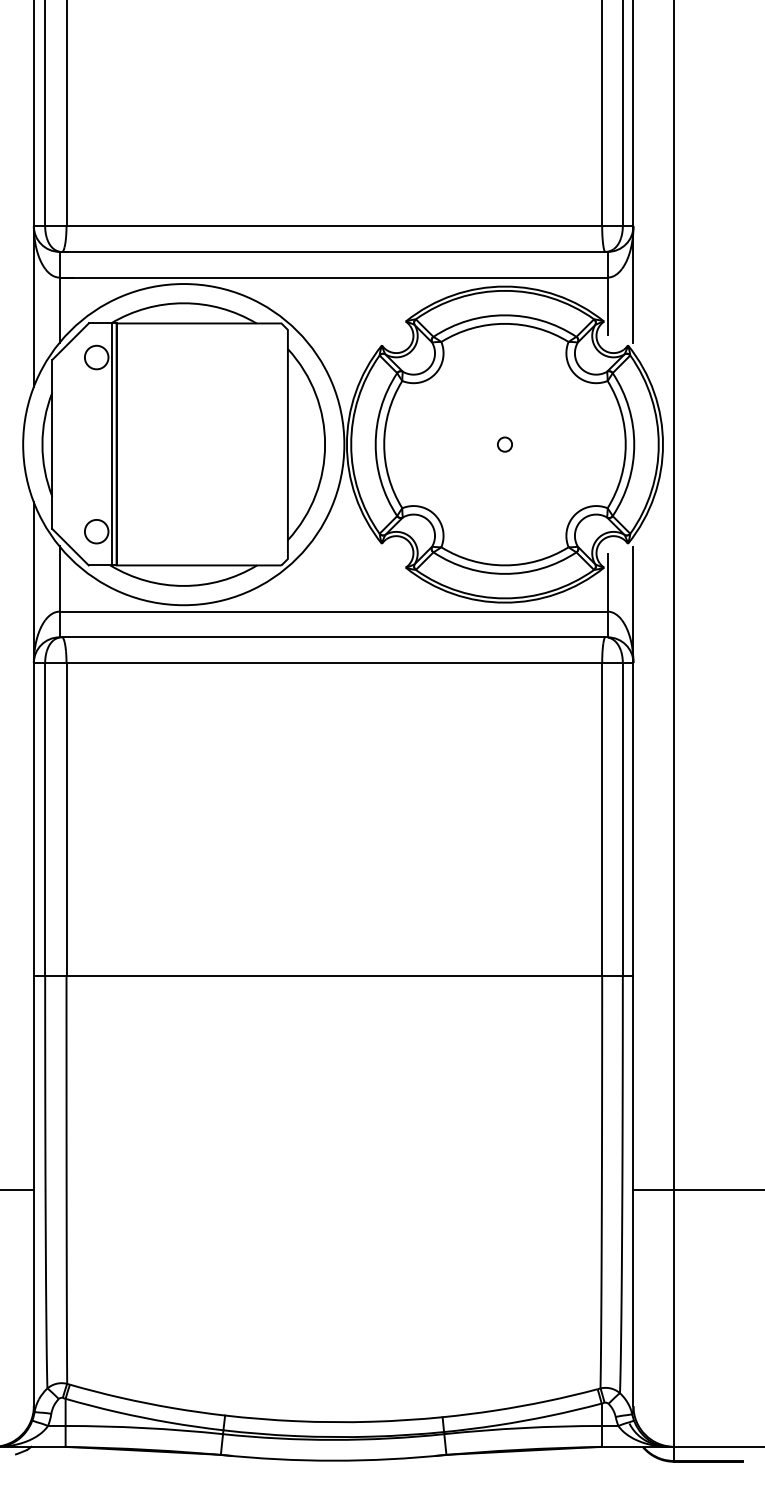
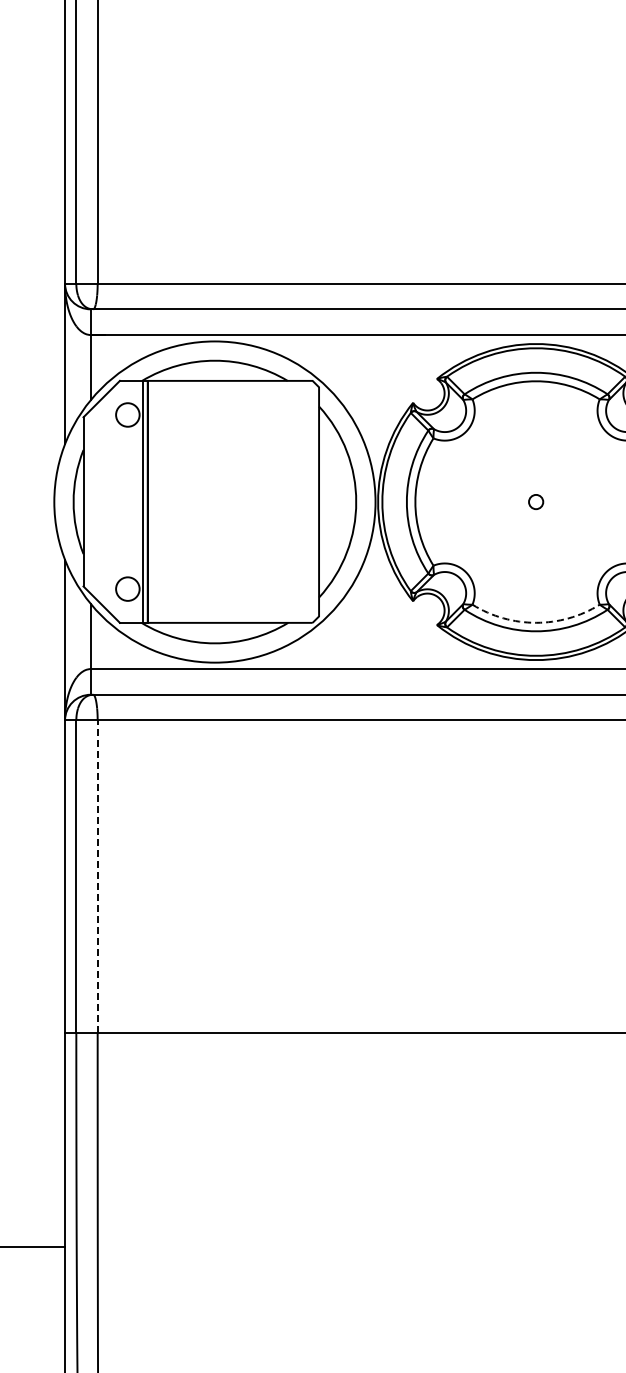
arc: (504, 565) -> (535, 622), solid -> dashed
line: (66, 818) -> (97, 875), solid -> dashed

